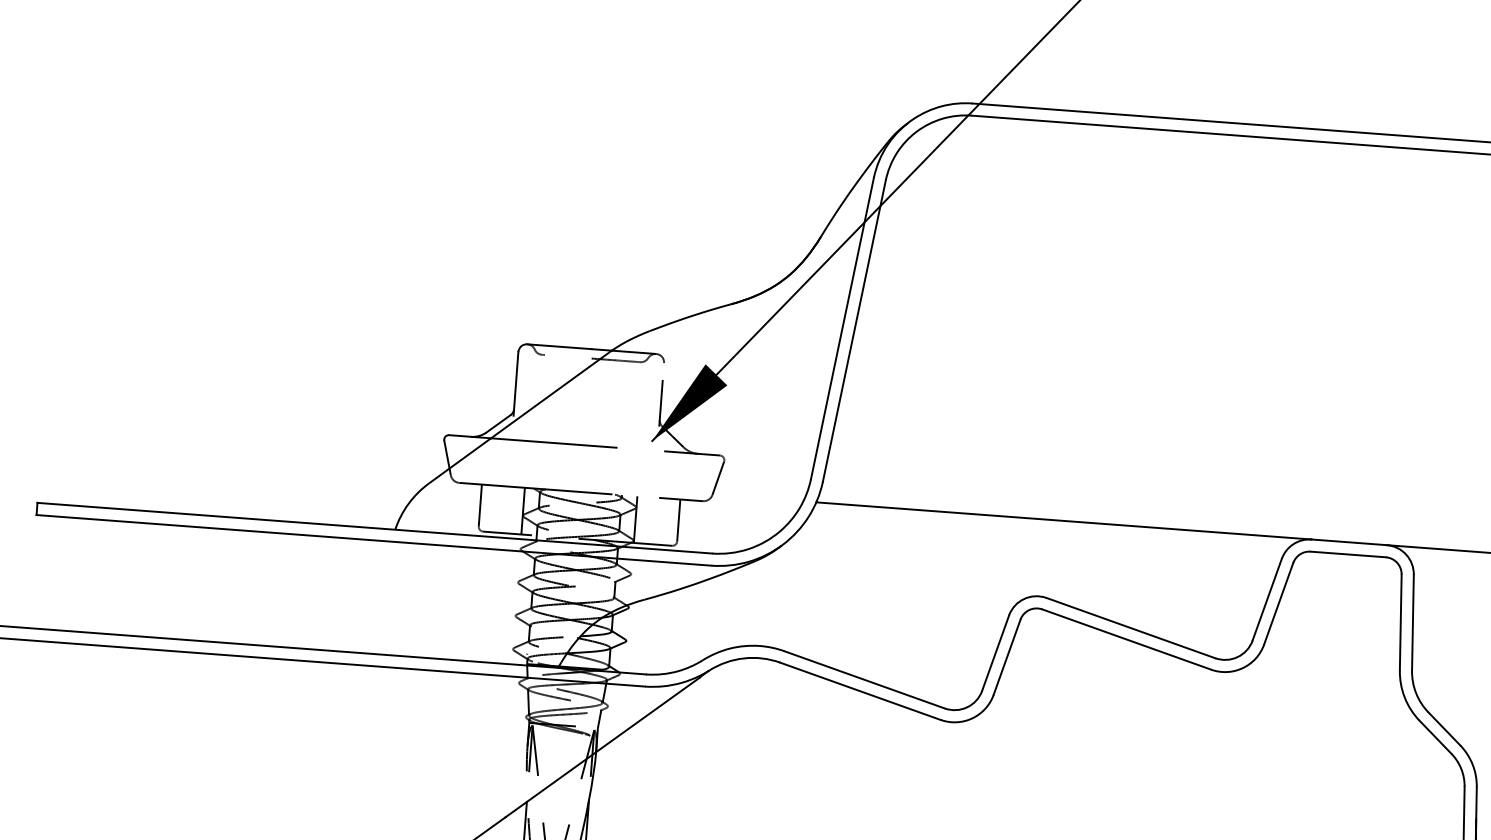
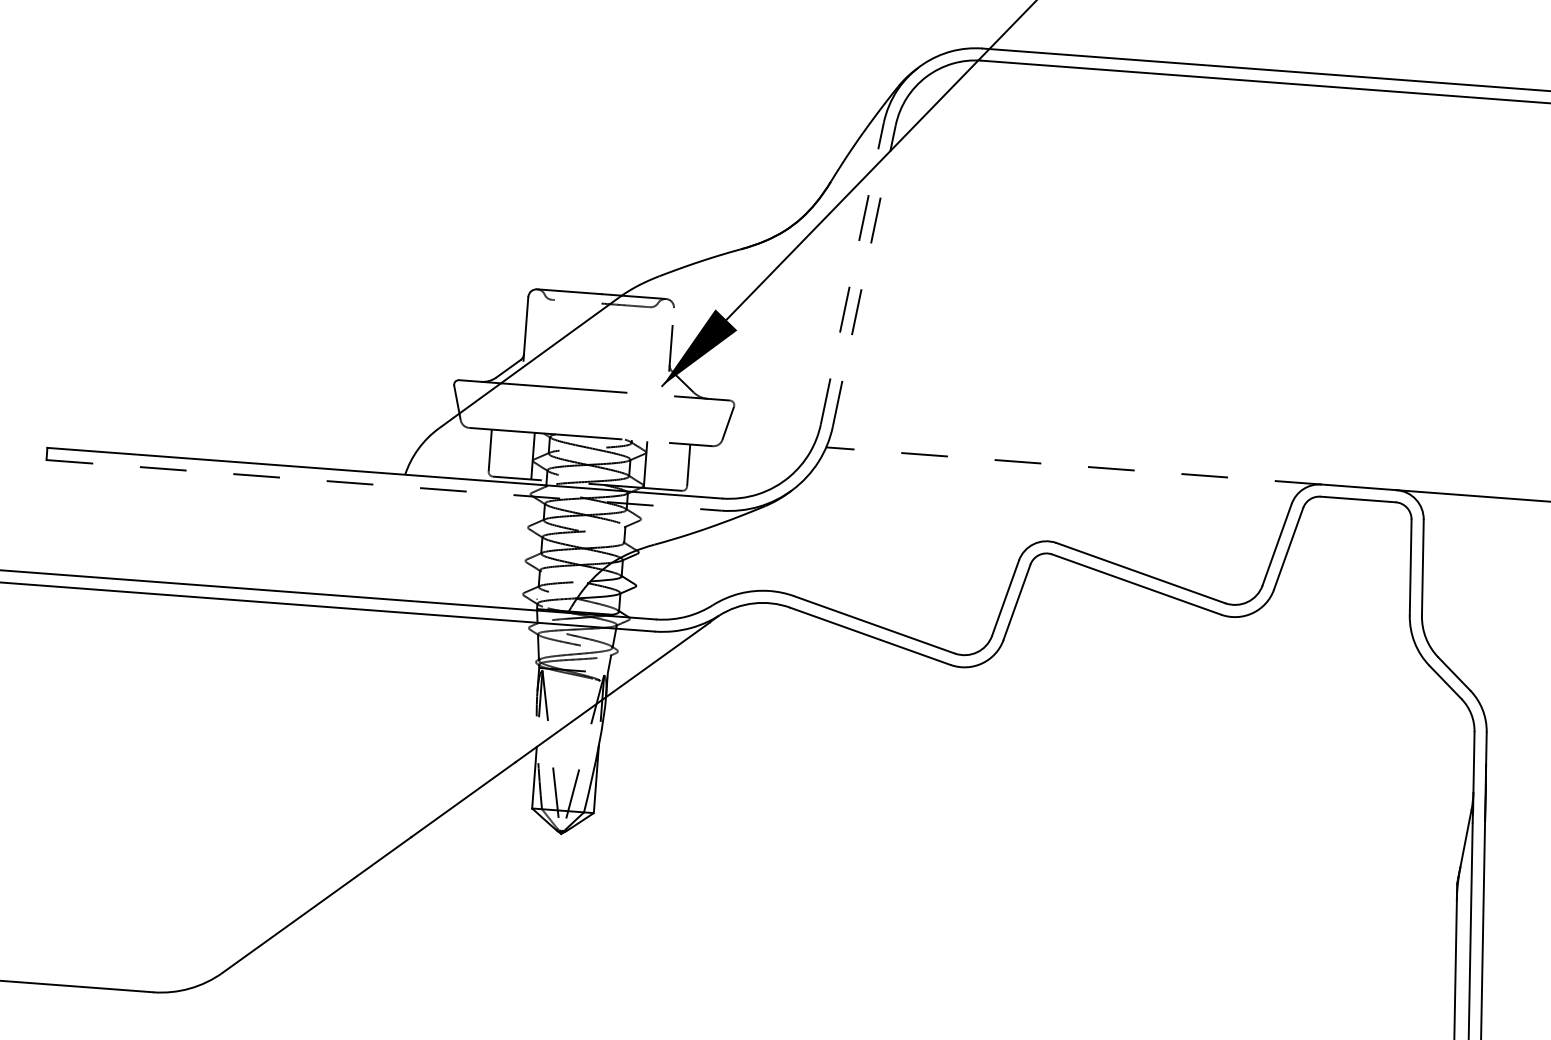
line: (842, 328) -> (852, 273), solid -> dashed
line: (854, 331) -> (864, 276), solid -> dashed
line: (1063, 520) -> (1073, 465), solid -> dashed
line: (374, 540) -> (384, 485), solid -> dashed

